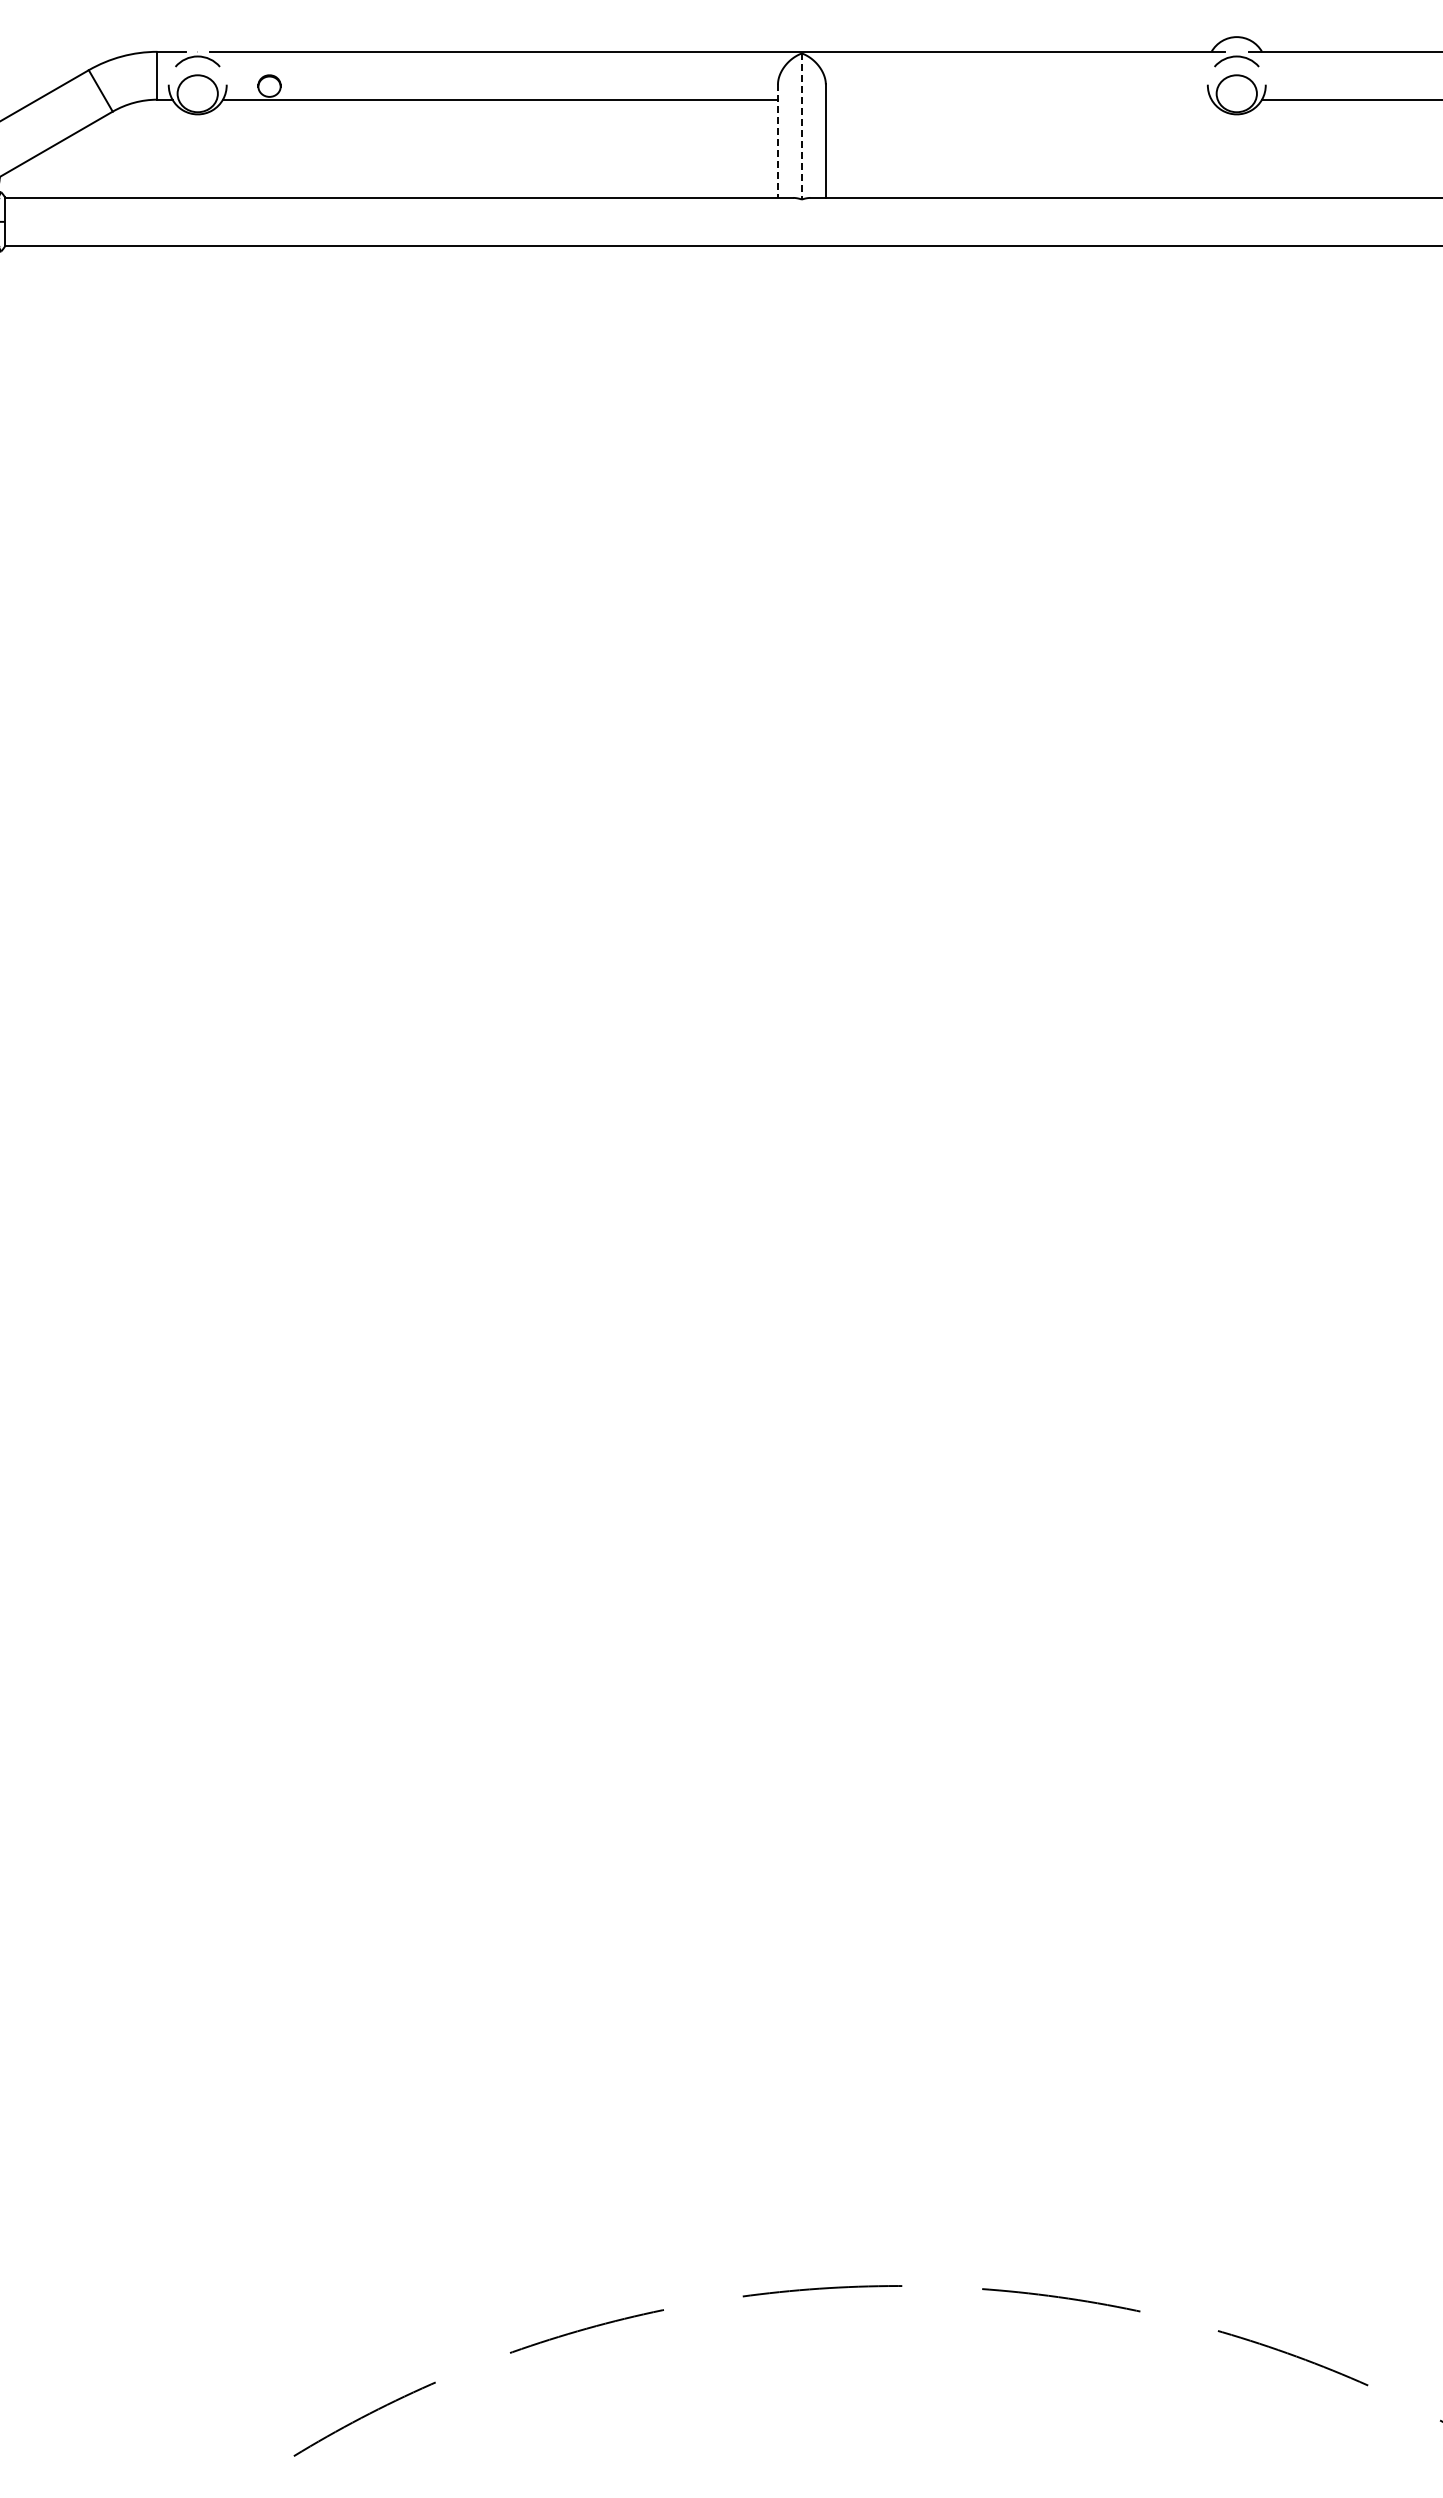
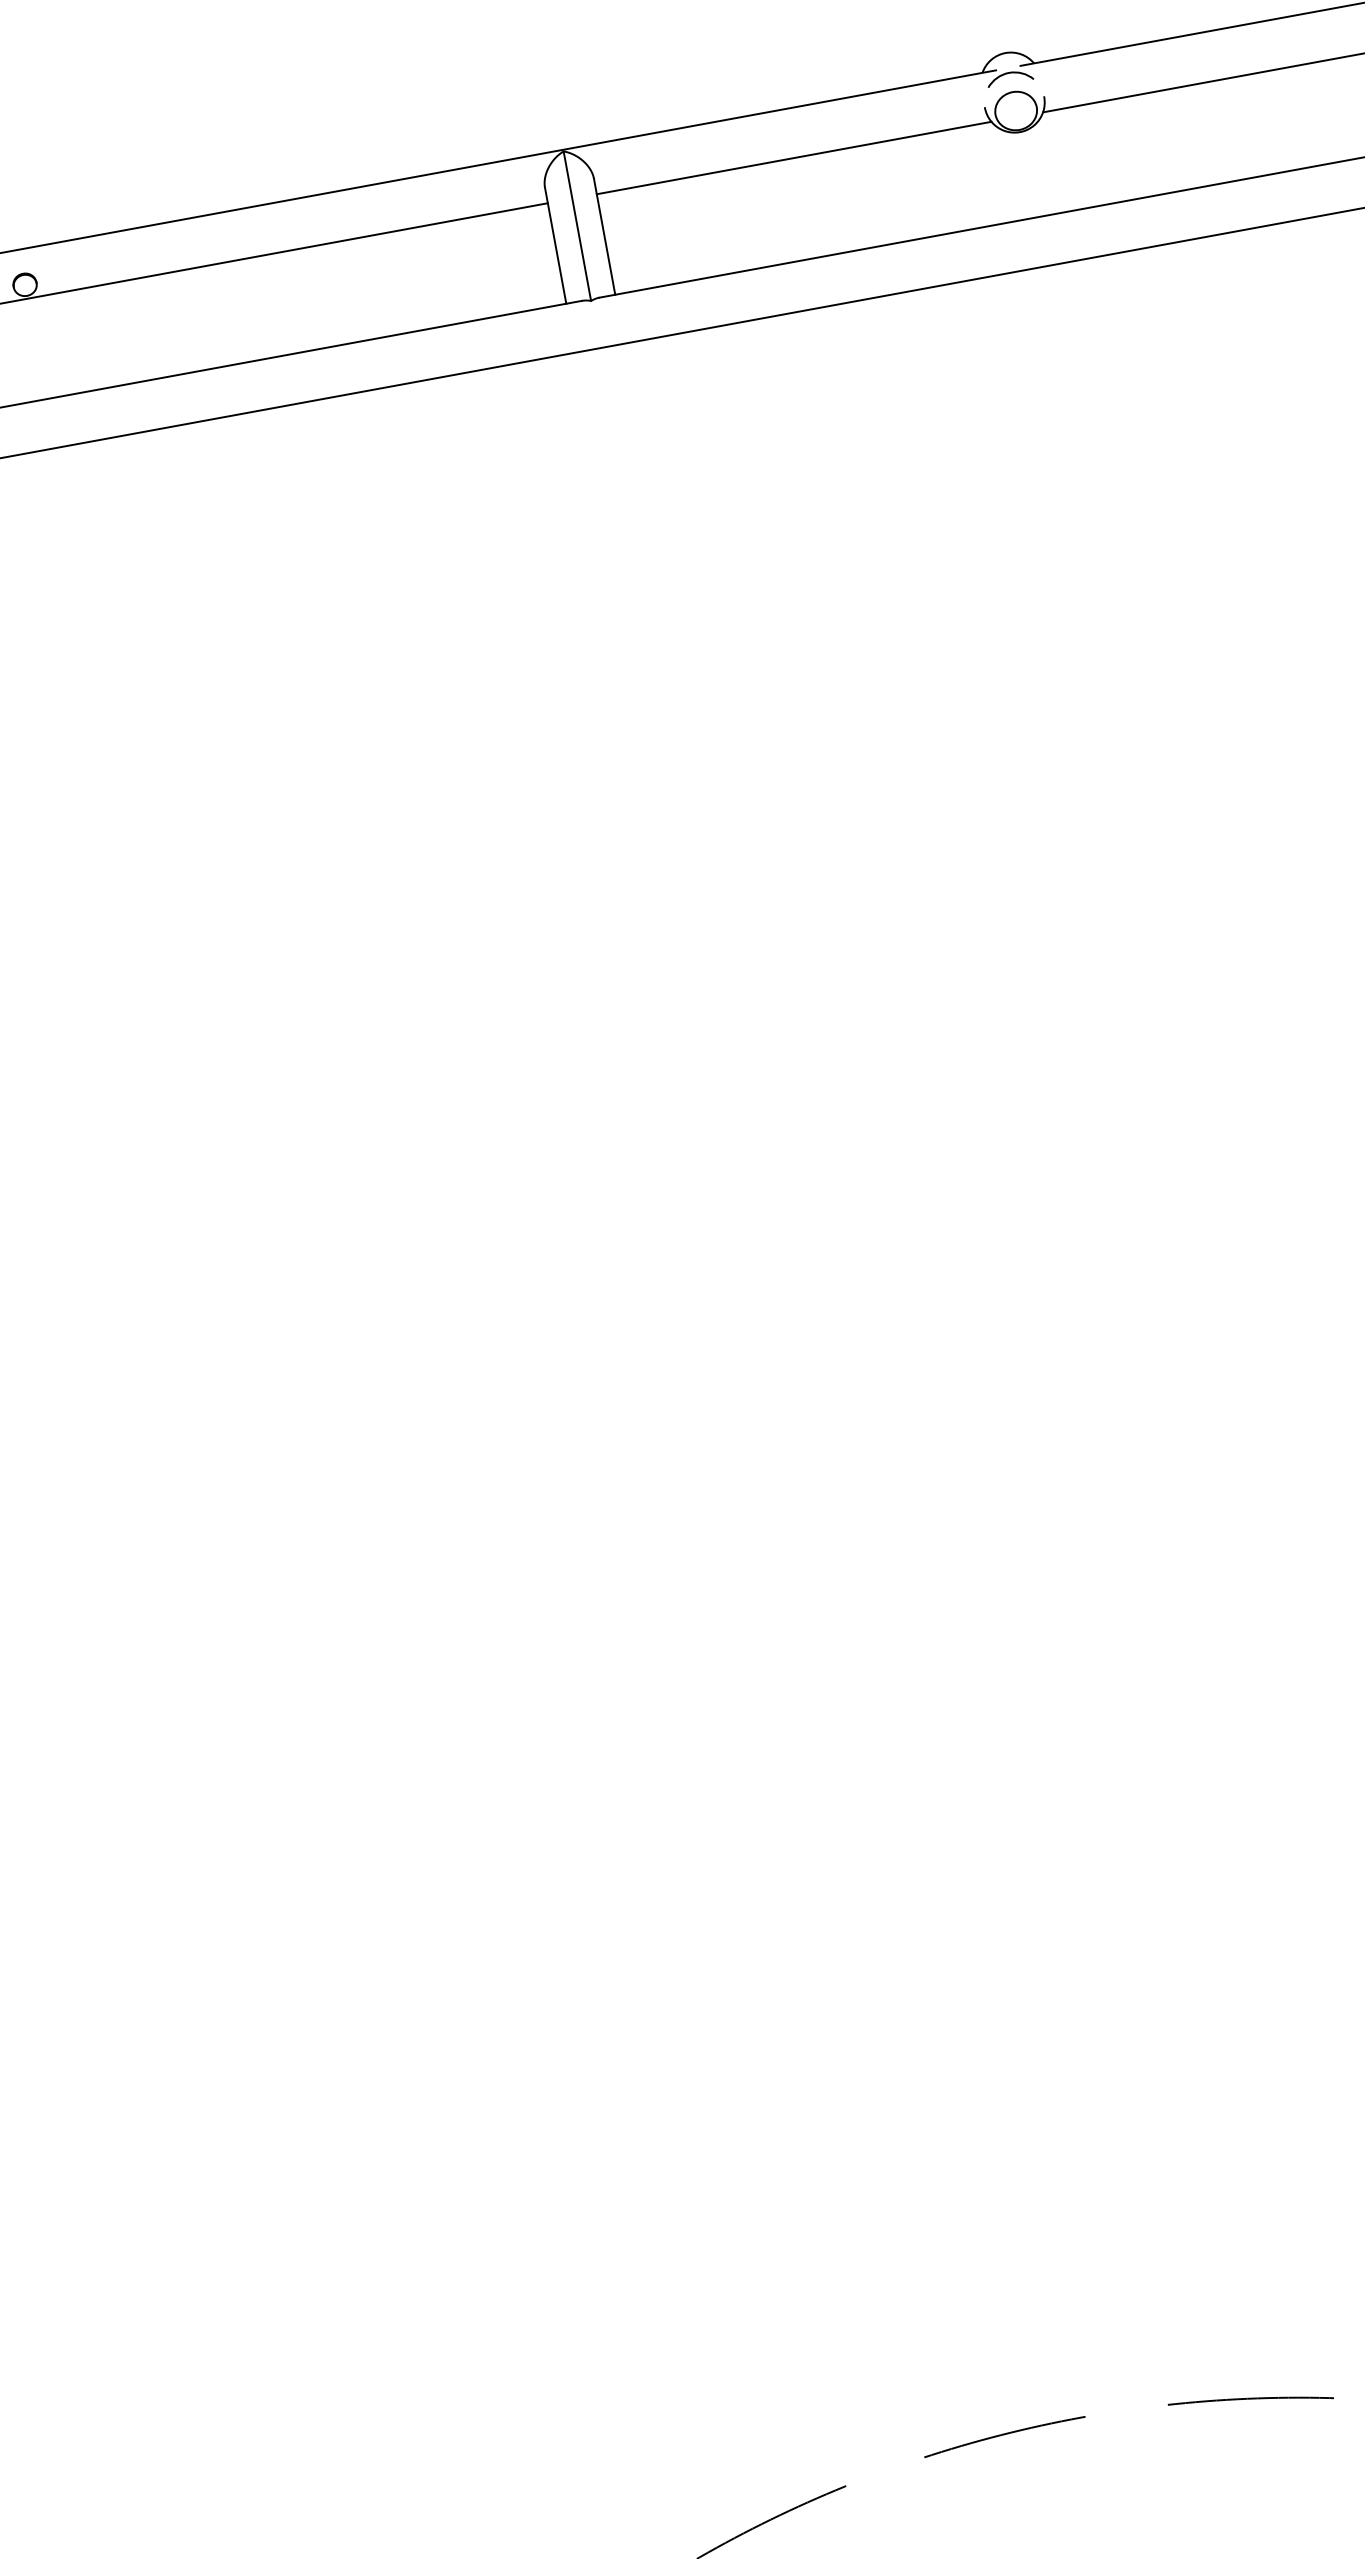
line: (1018, 99) -> (793, 157), added
line: (801, 127) -> (577, 227), dashed -> solid
line: (777, 141) -> (555, 246), dashed -> solid

